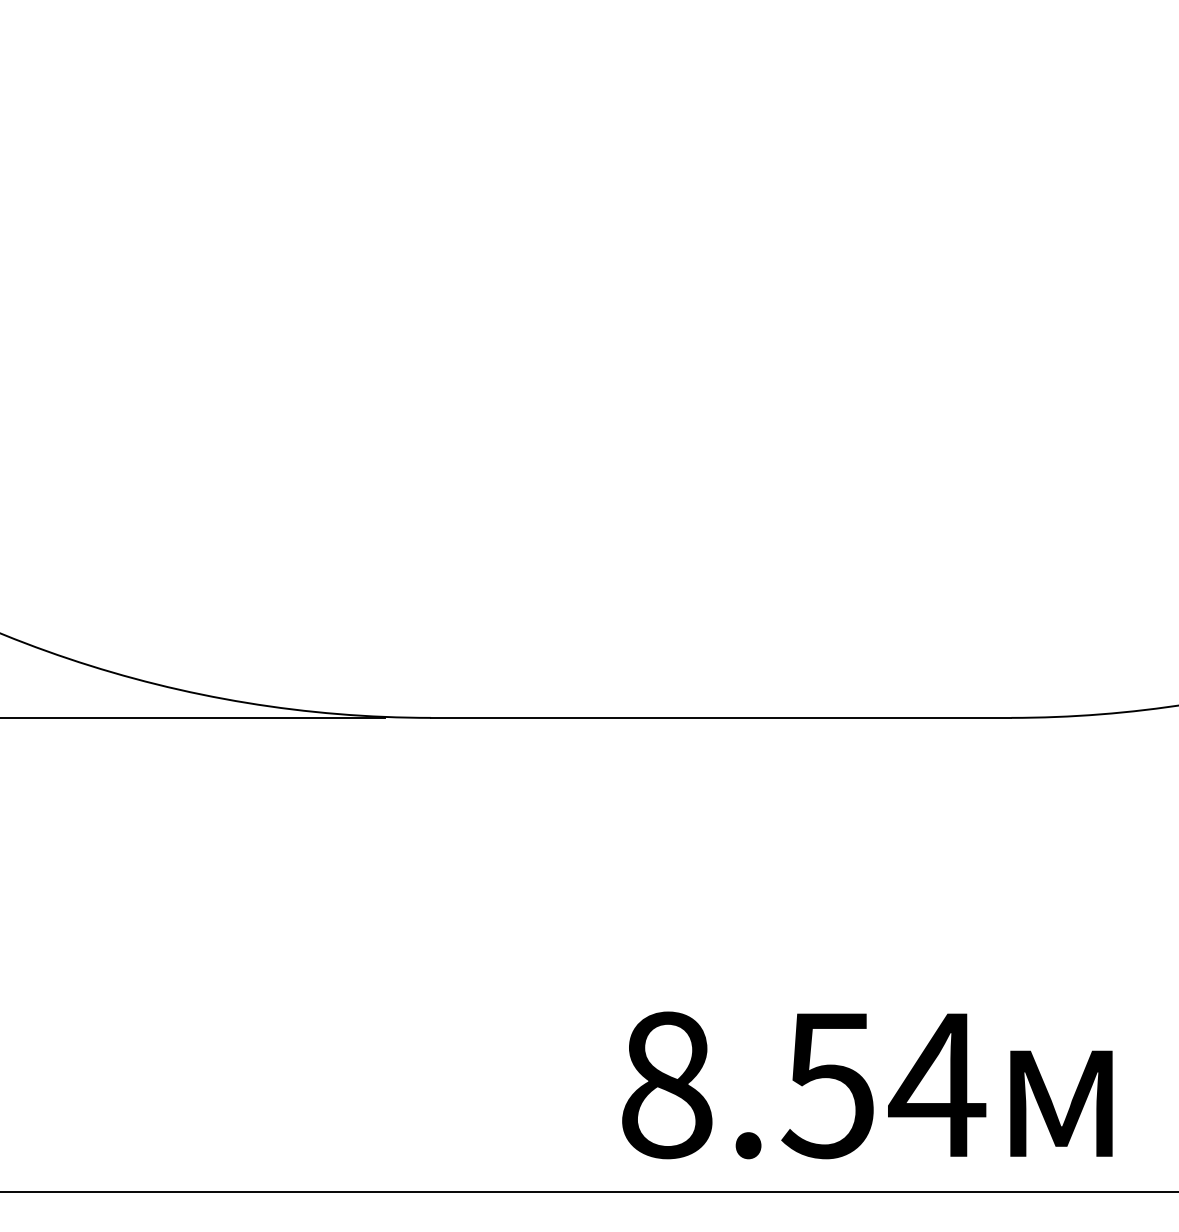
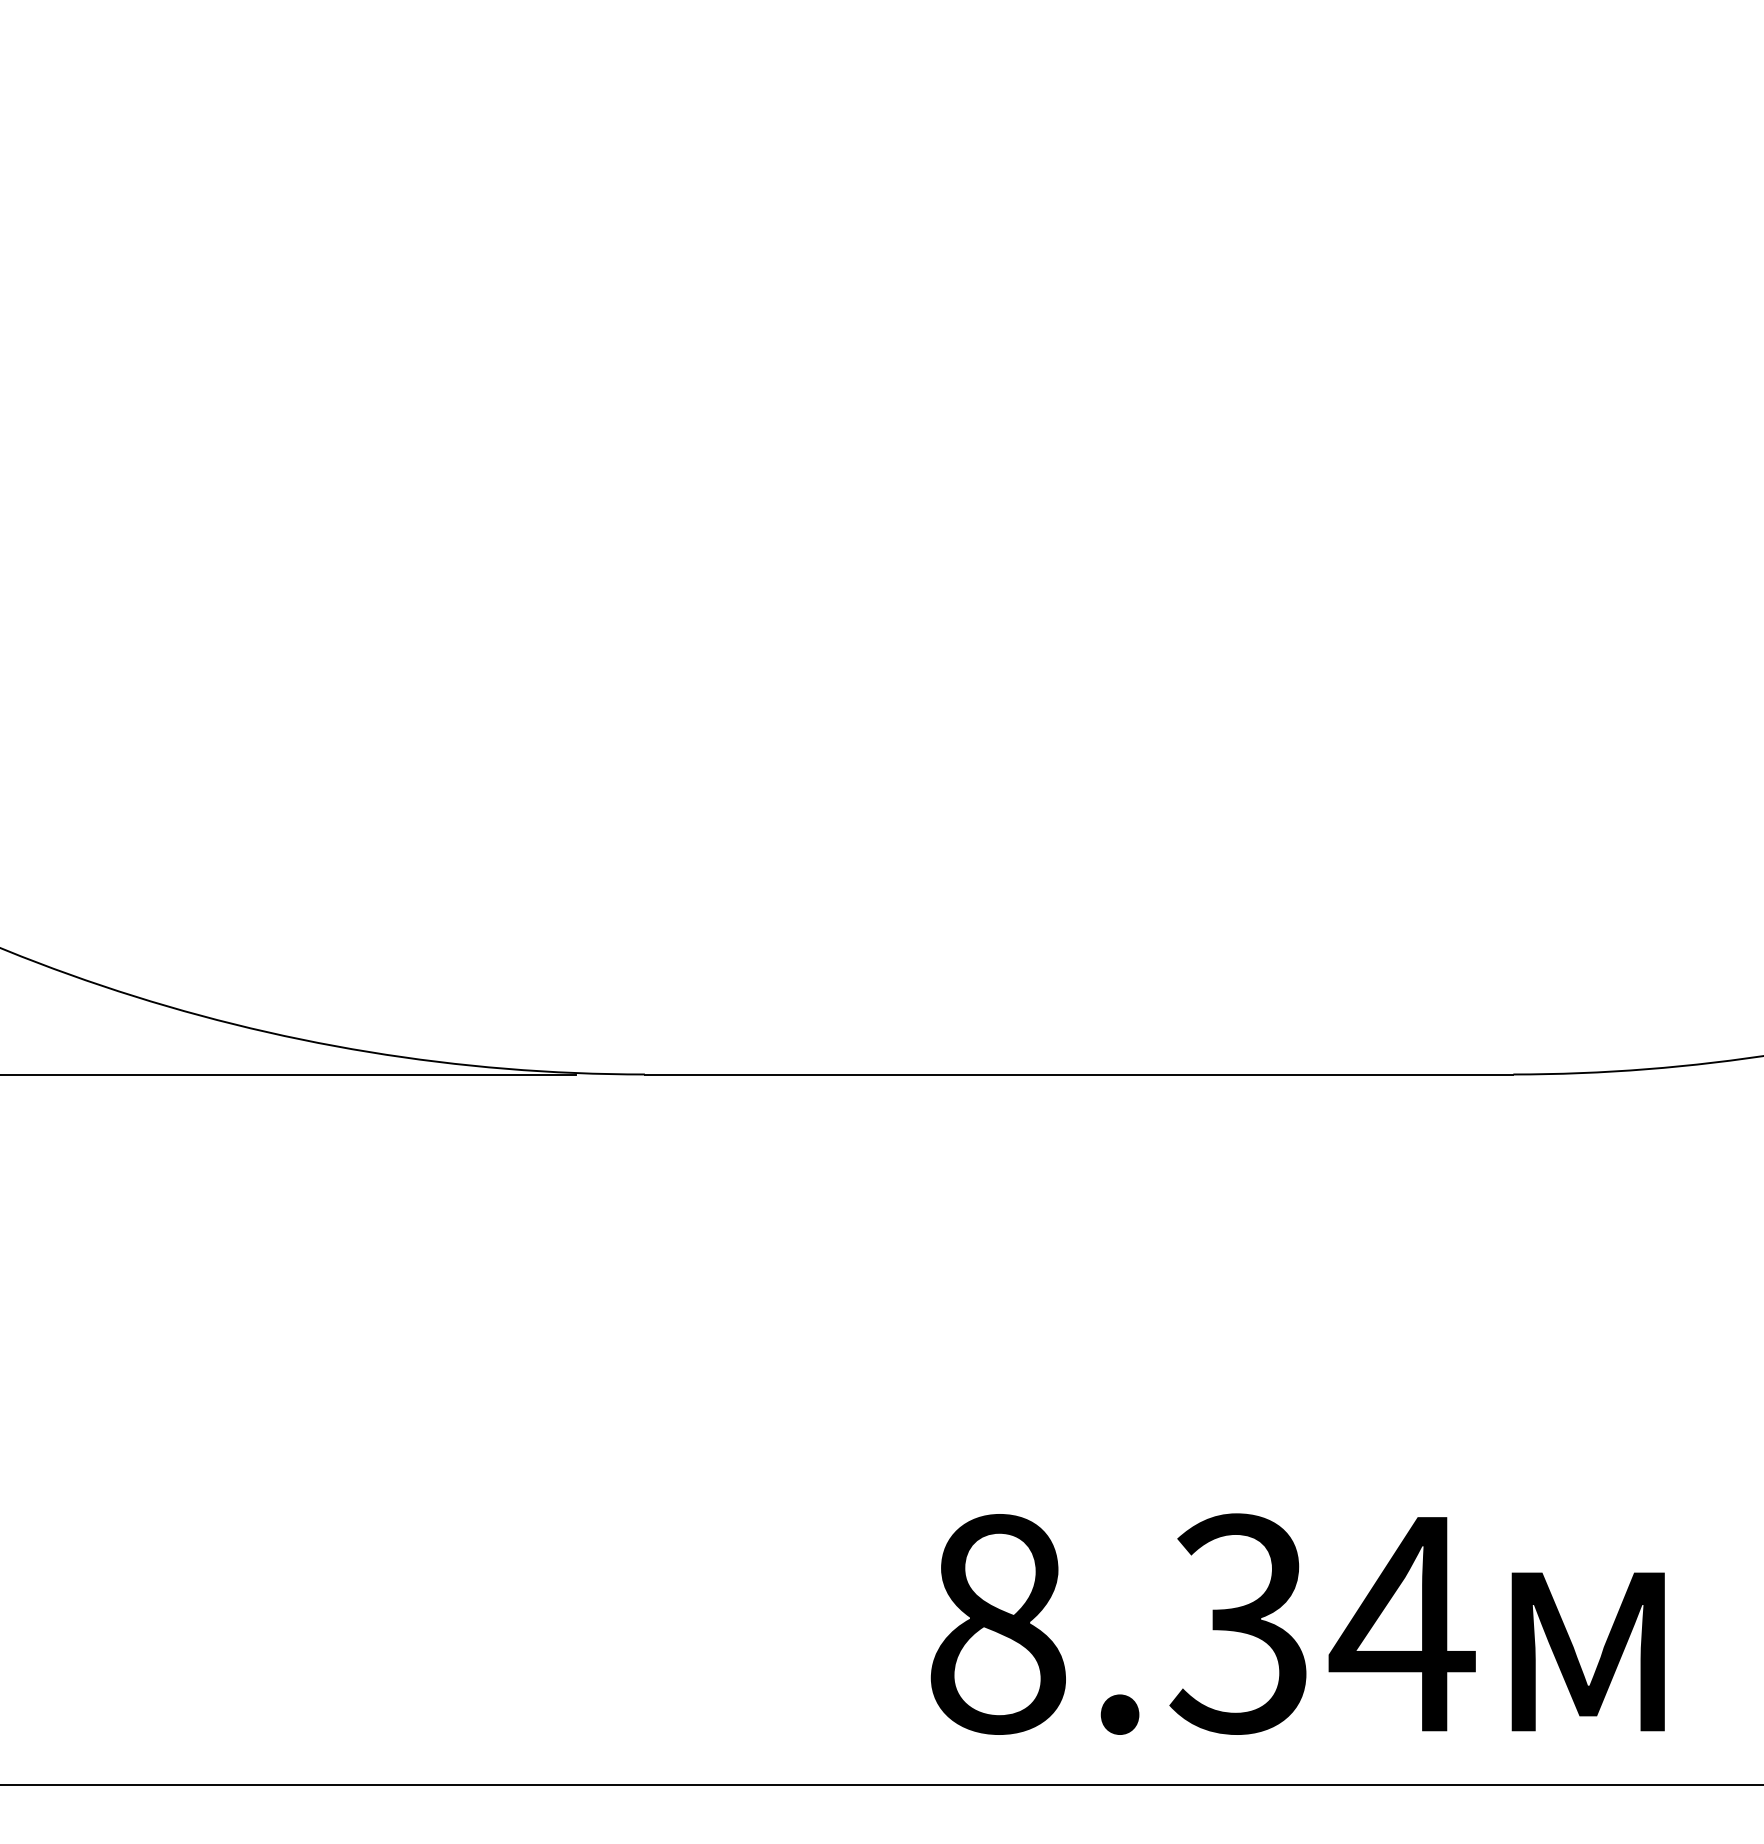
text: (827, 1085) -> (1238, 1624), 8.54 -> 8.34

